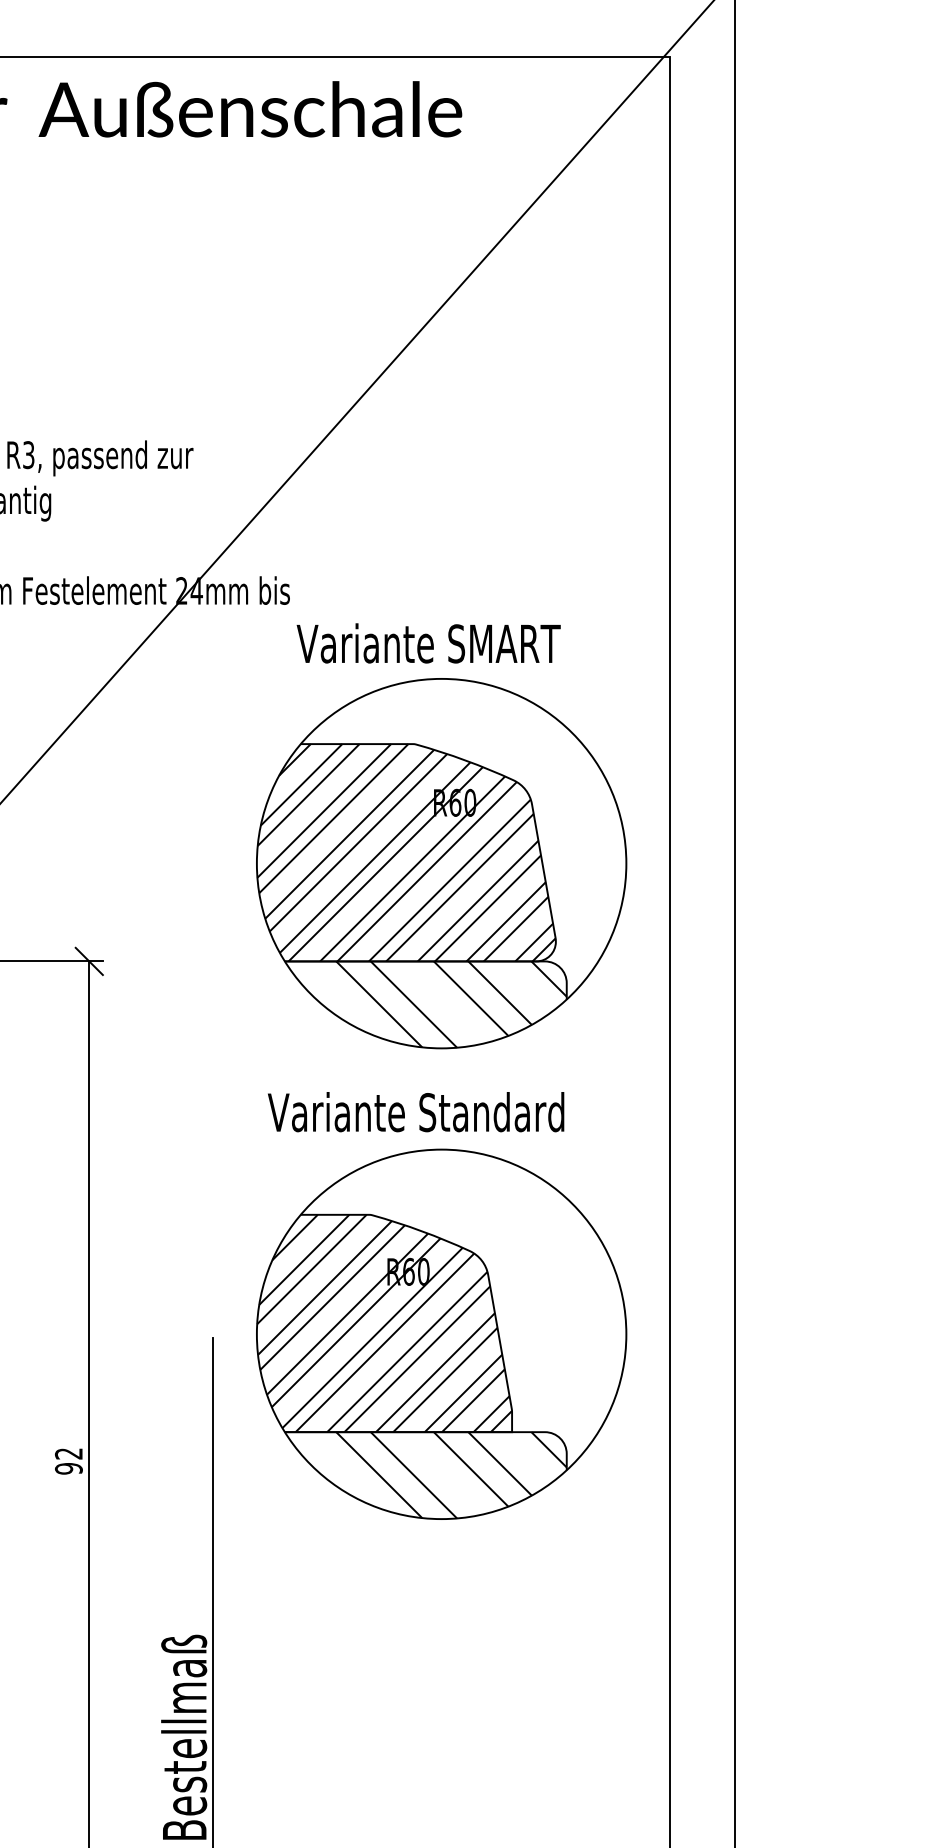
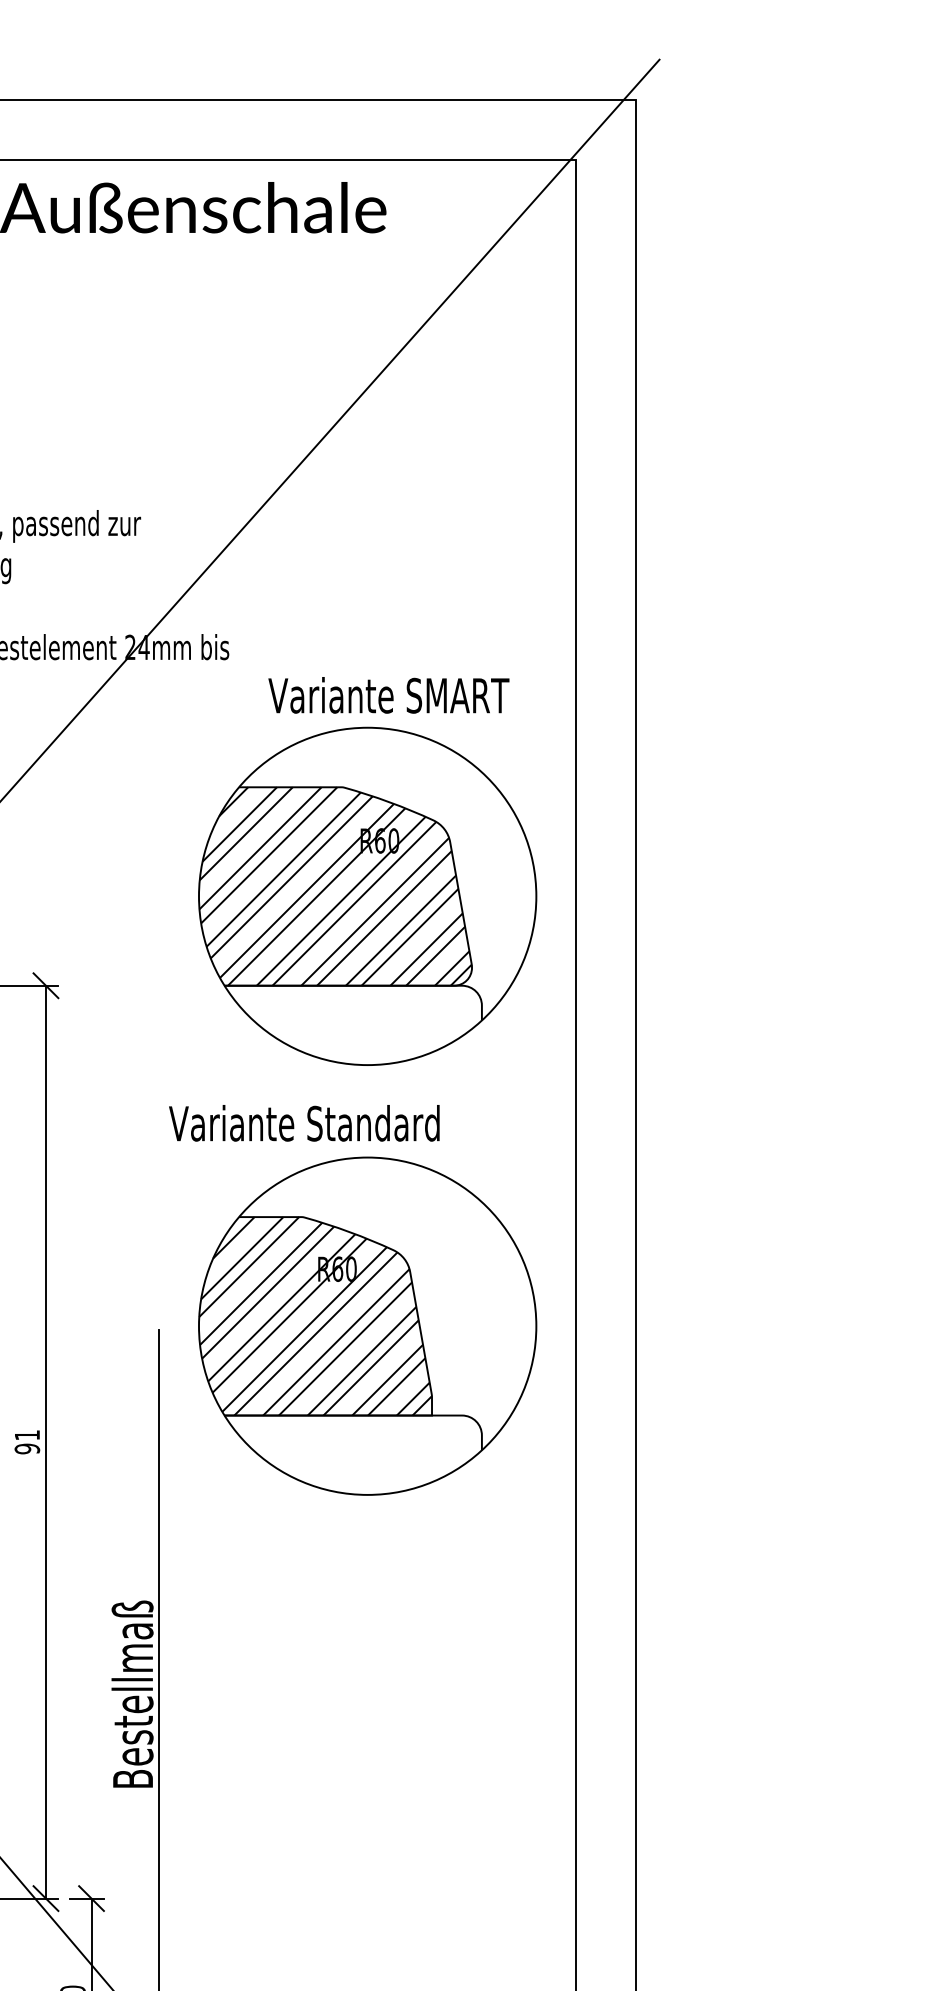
text: (428, 643) -> (388, 695), moved
hatch: (451, 1003) -> (376, 1024), removed
text: (416, 1112) -> (304, 1123), moved
text: (67, 1454) -> (26, 1435), 92 -> 91
hatch: (451, 1474) -> (376, 1454), removed

